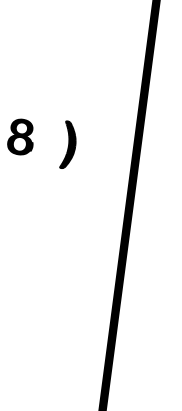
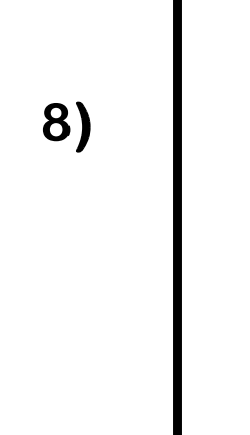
part: (69, 144) -> (83, 126), moved

